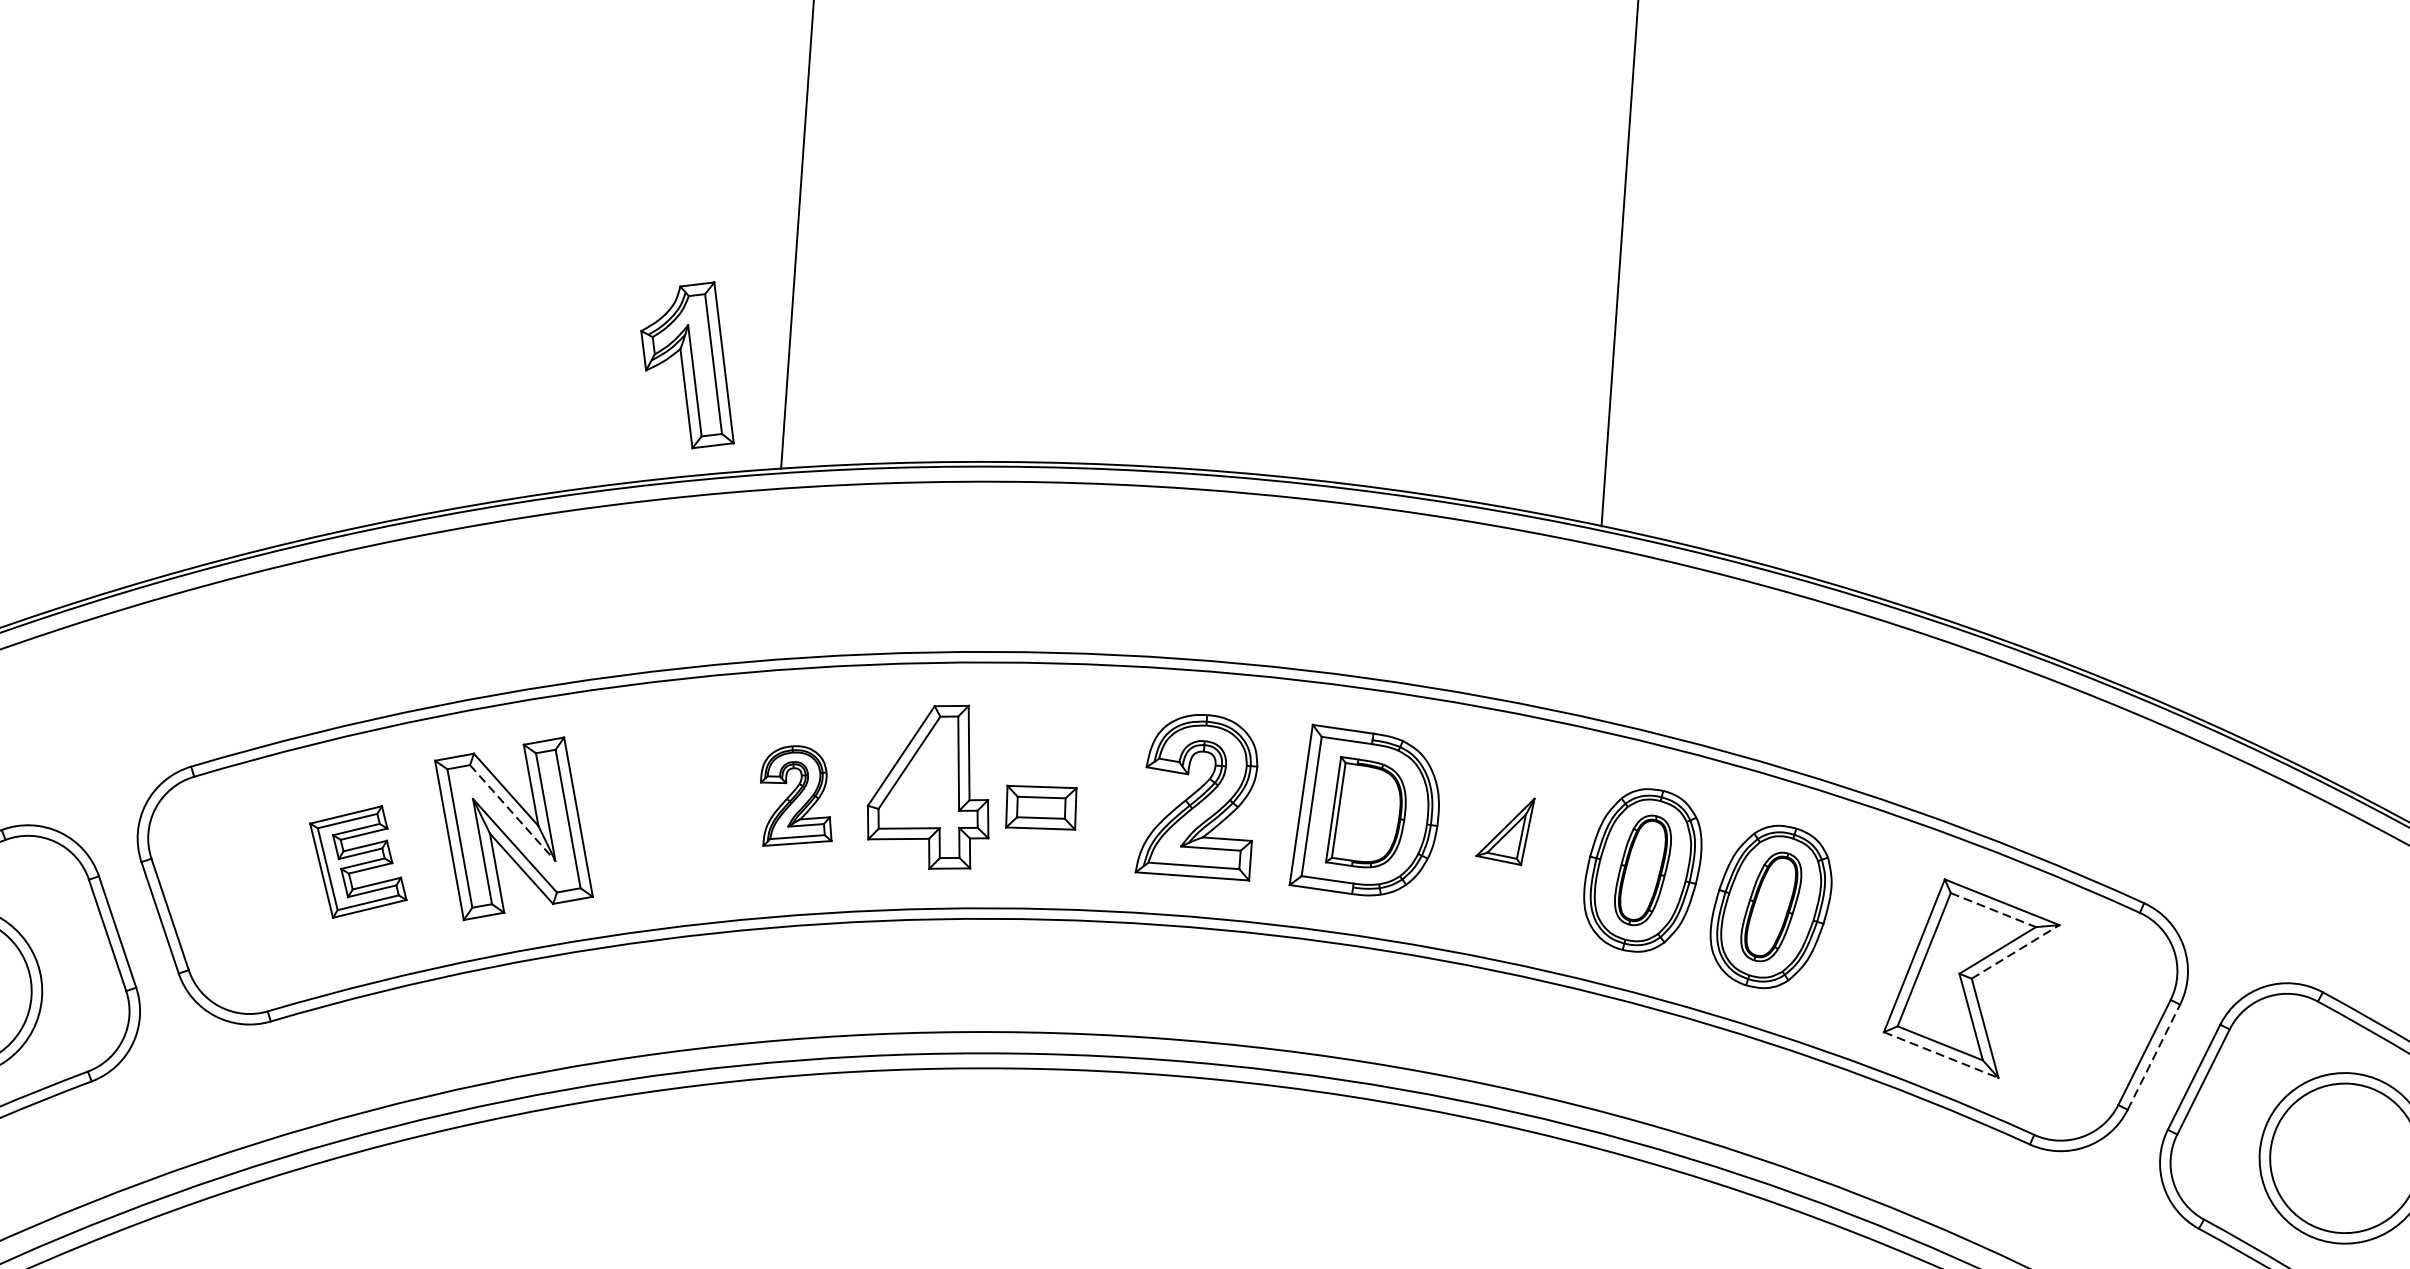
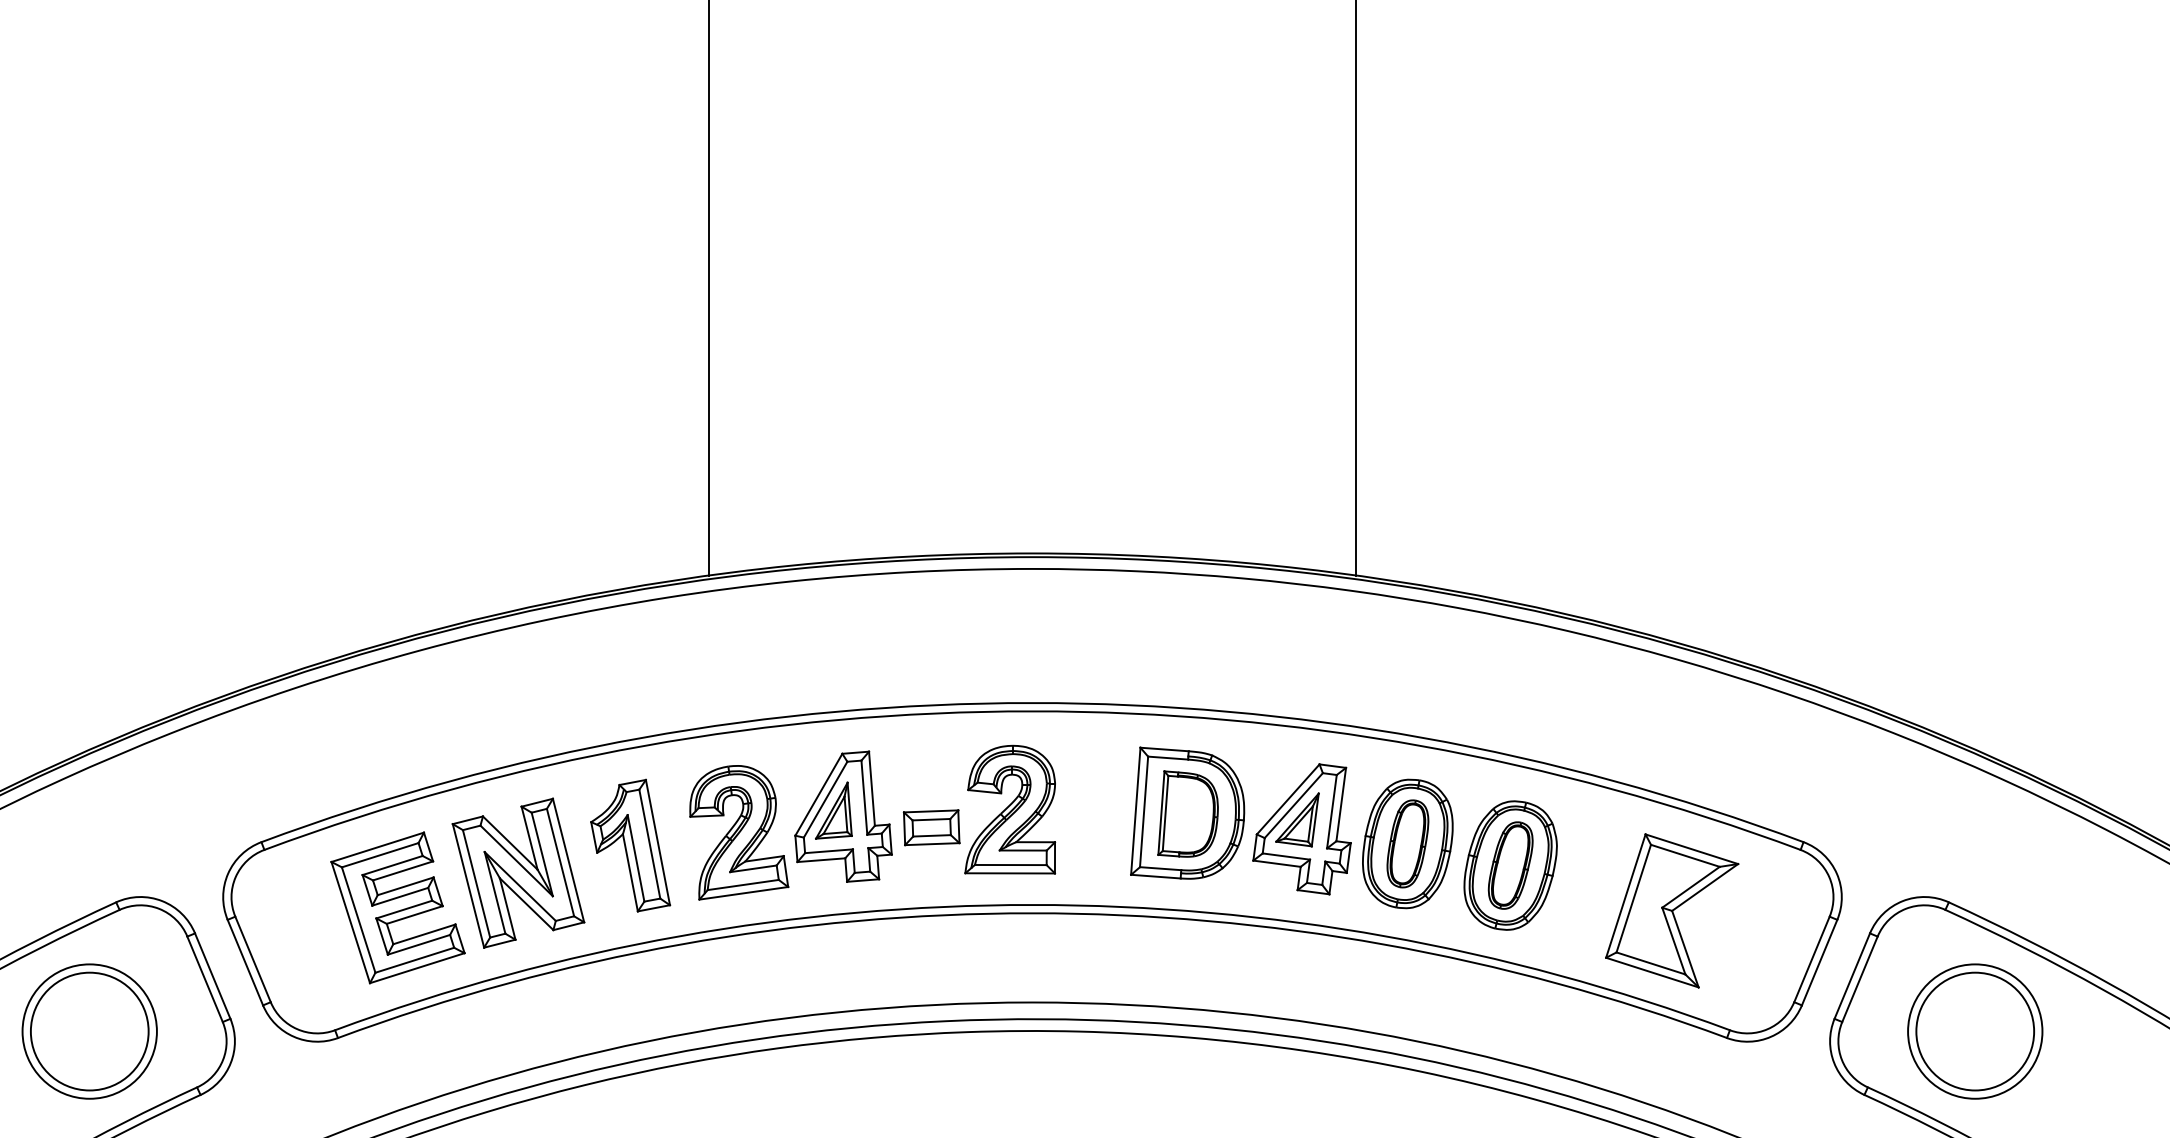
part: (688, 364) -> (630, 845), moved
part: (918, 777) -> (833, 810), added
part: (1198, 795) -> (1010, 809), moved
part: (797, 796) -> (739, 832), size x1.67
line: (512, 812) -> (516, 860), dashed -> solid
part: (1509, 842) -> (1301, 829), added
part: (357, 861) -> (397, 907), size x1.67
line: (1993, 910) -> (1685, 856), dashed -> solid
line: (2016, 951) -> (1705, 887), dashed -> solid
line: (1941, 1054) -> (1652, 972), dashed -> solid
line: (2153, 1057) -> (1819, 962), dashed -> solid

